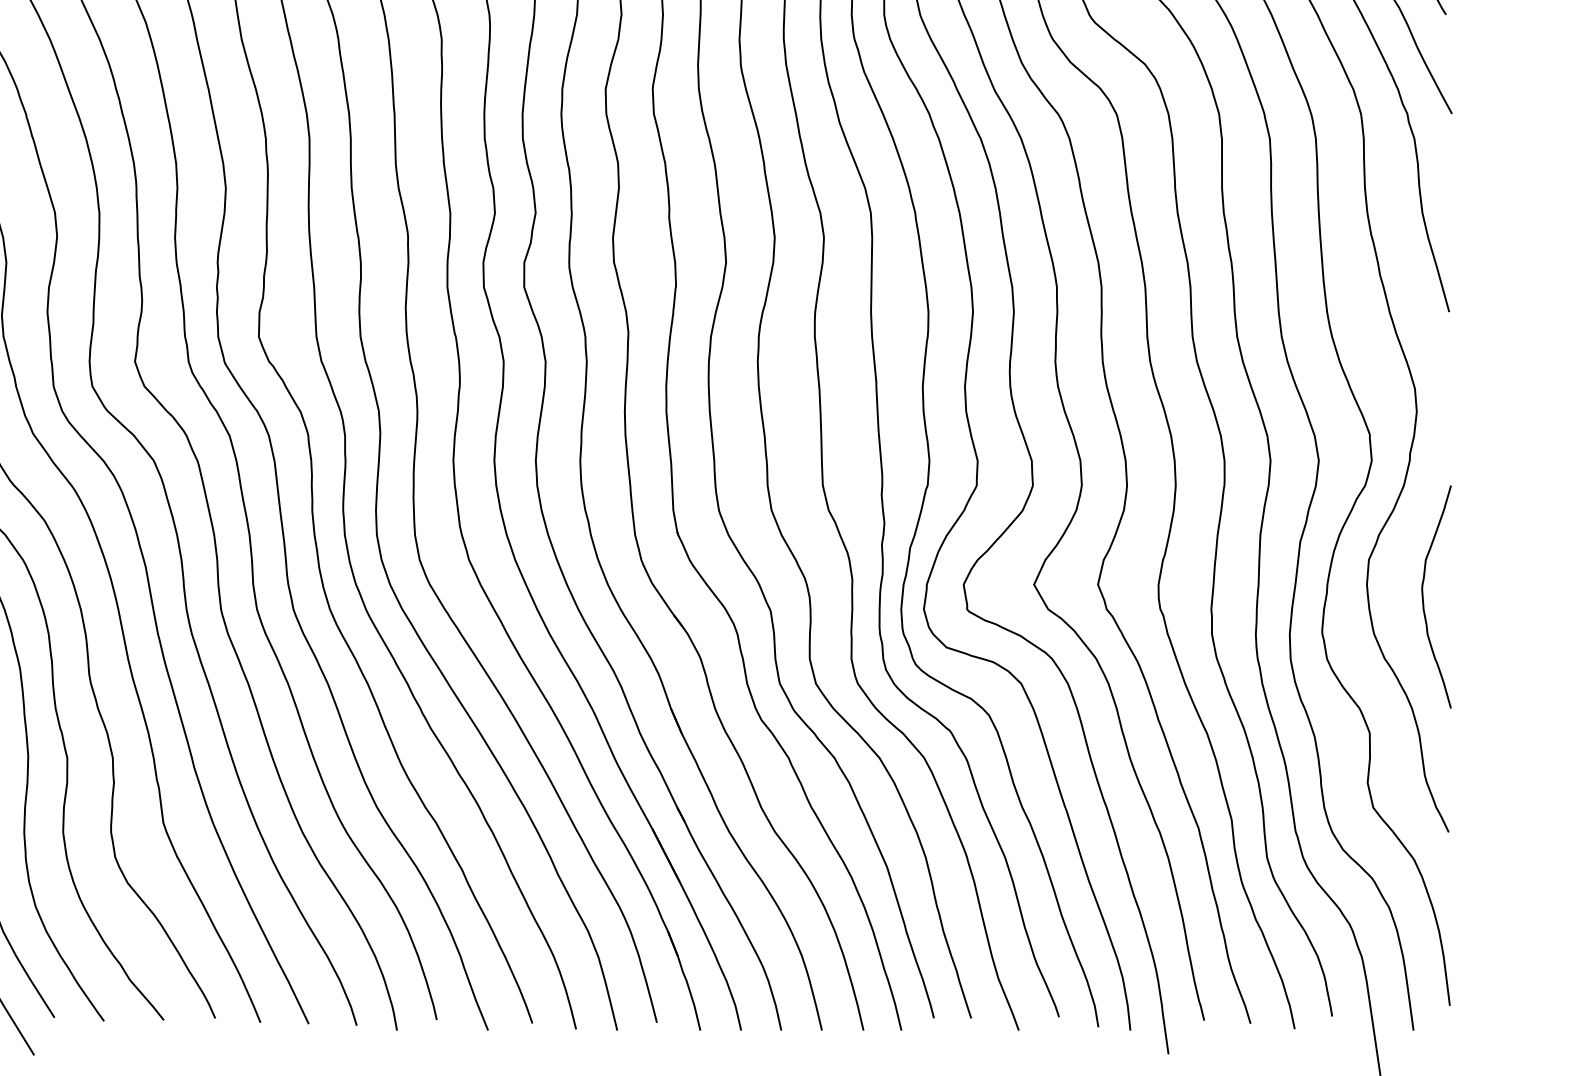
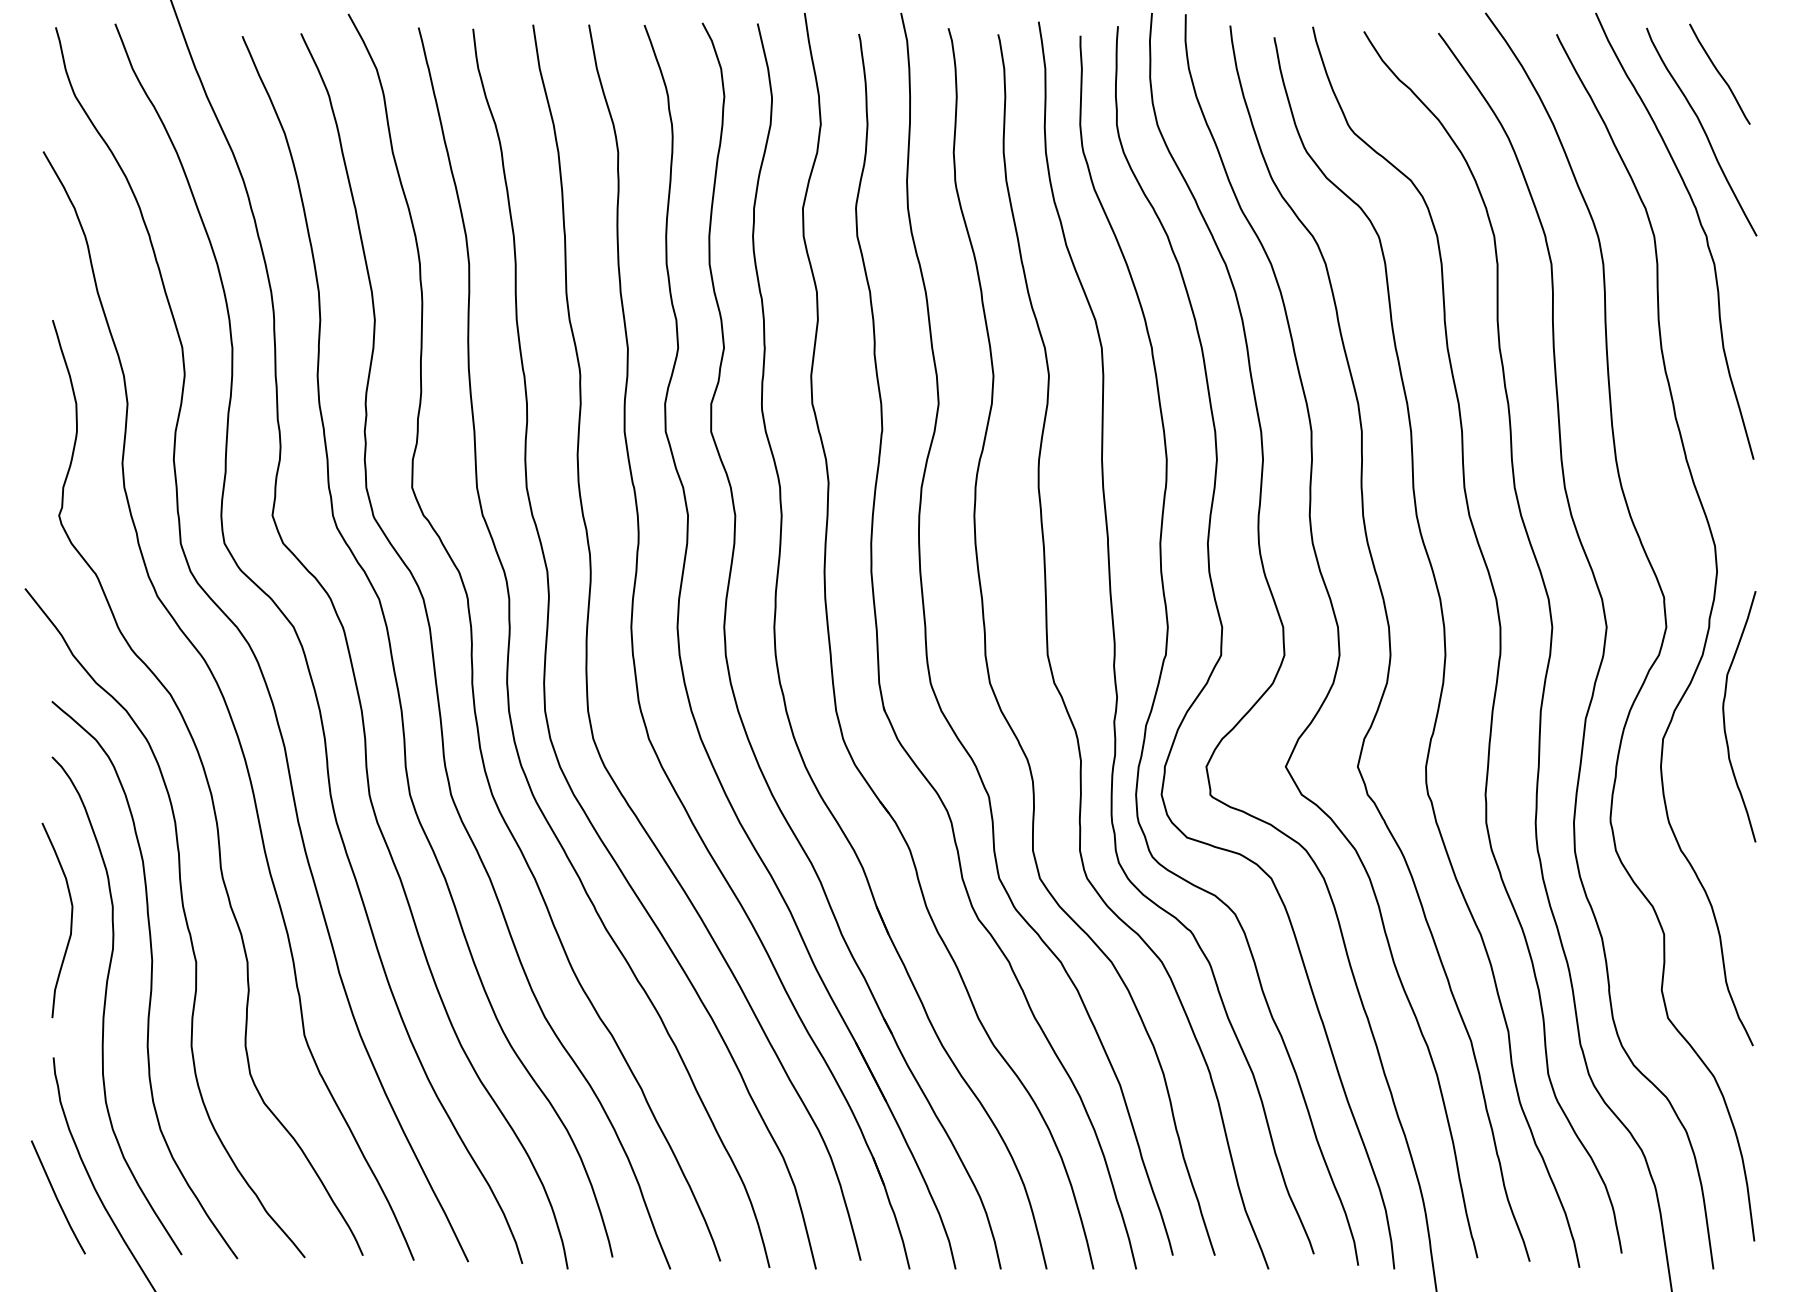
curve: (1423, 596) -> (1724, 716), moved

